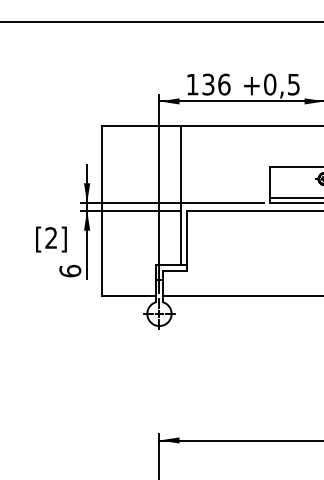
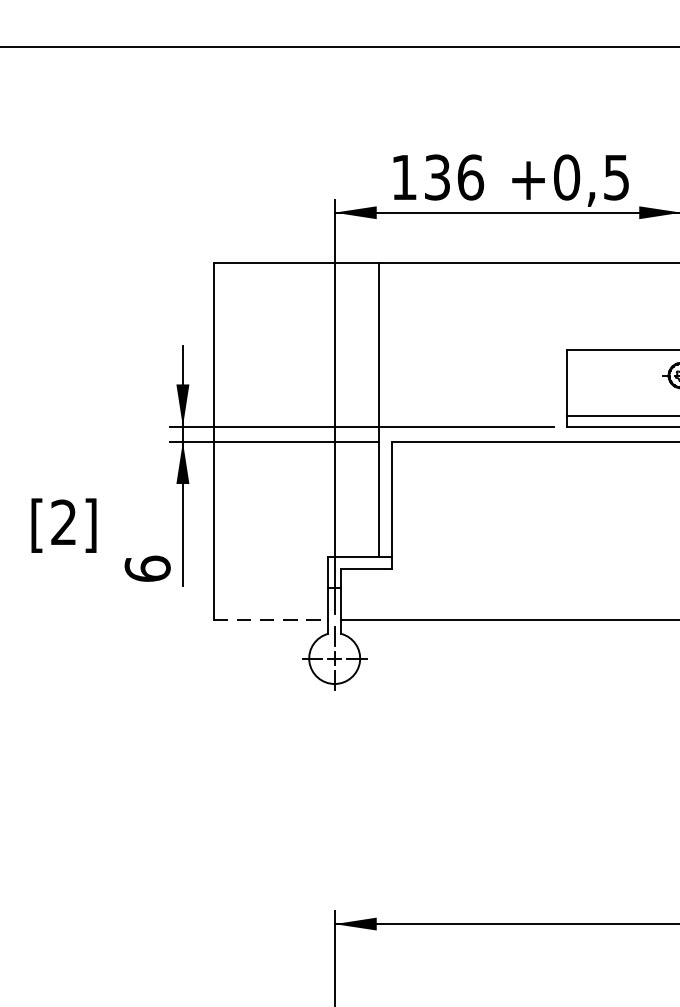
text: (51, 239) -> (64, 525), moved
line: (129, 295) -> (271, 619), solid -> dashed

